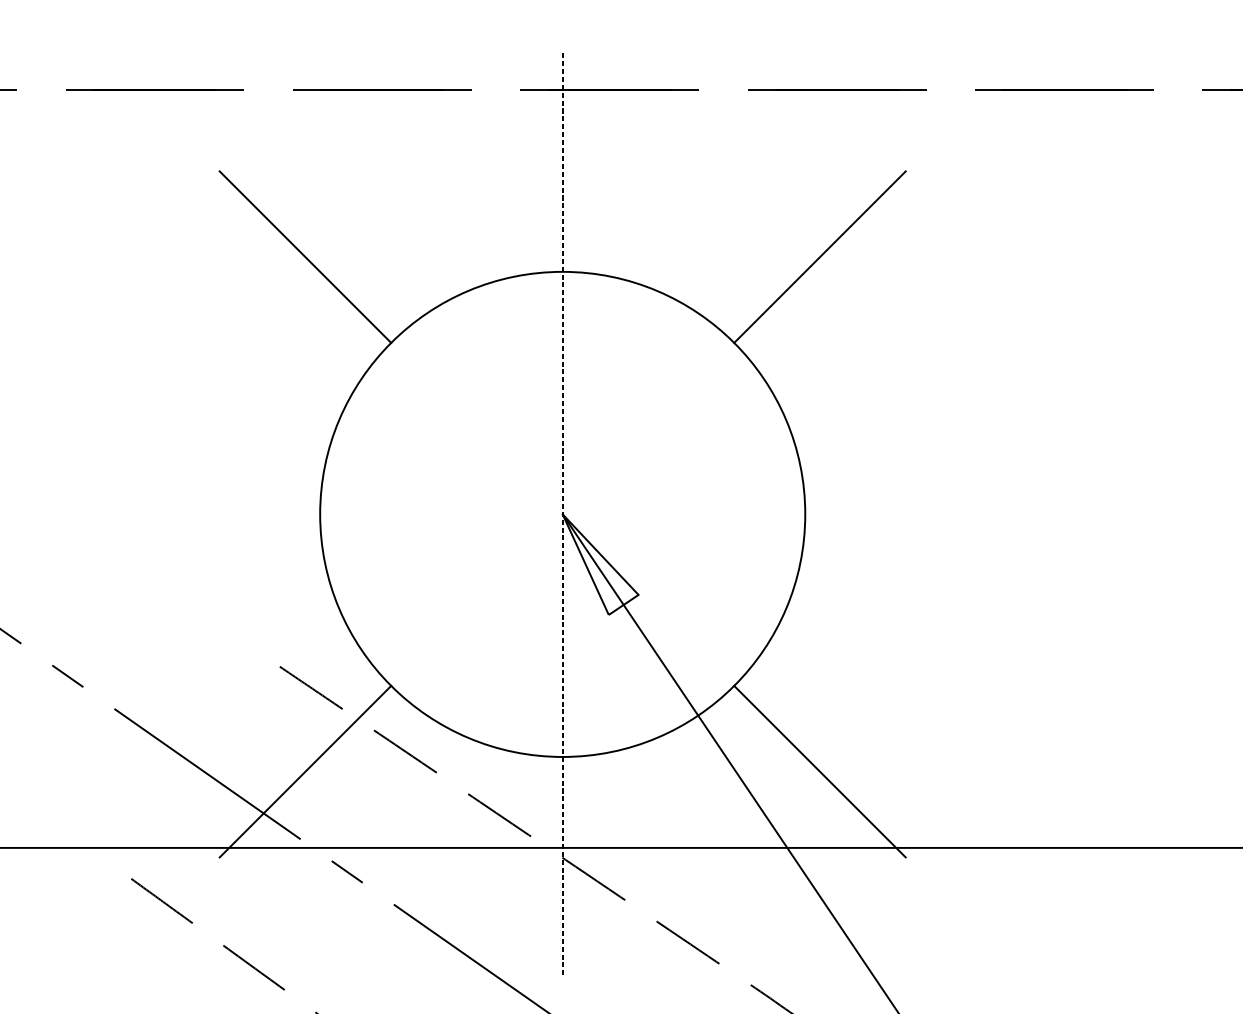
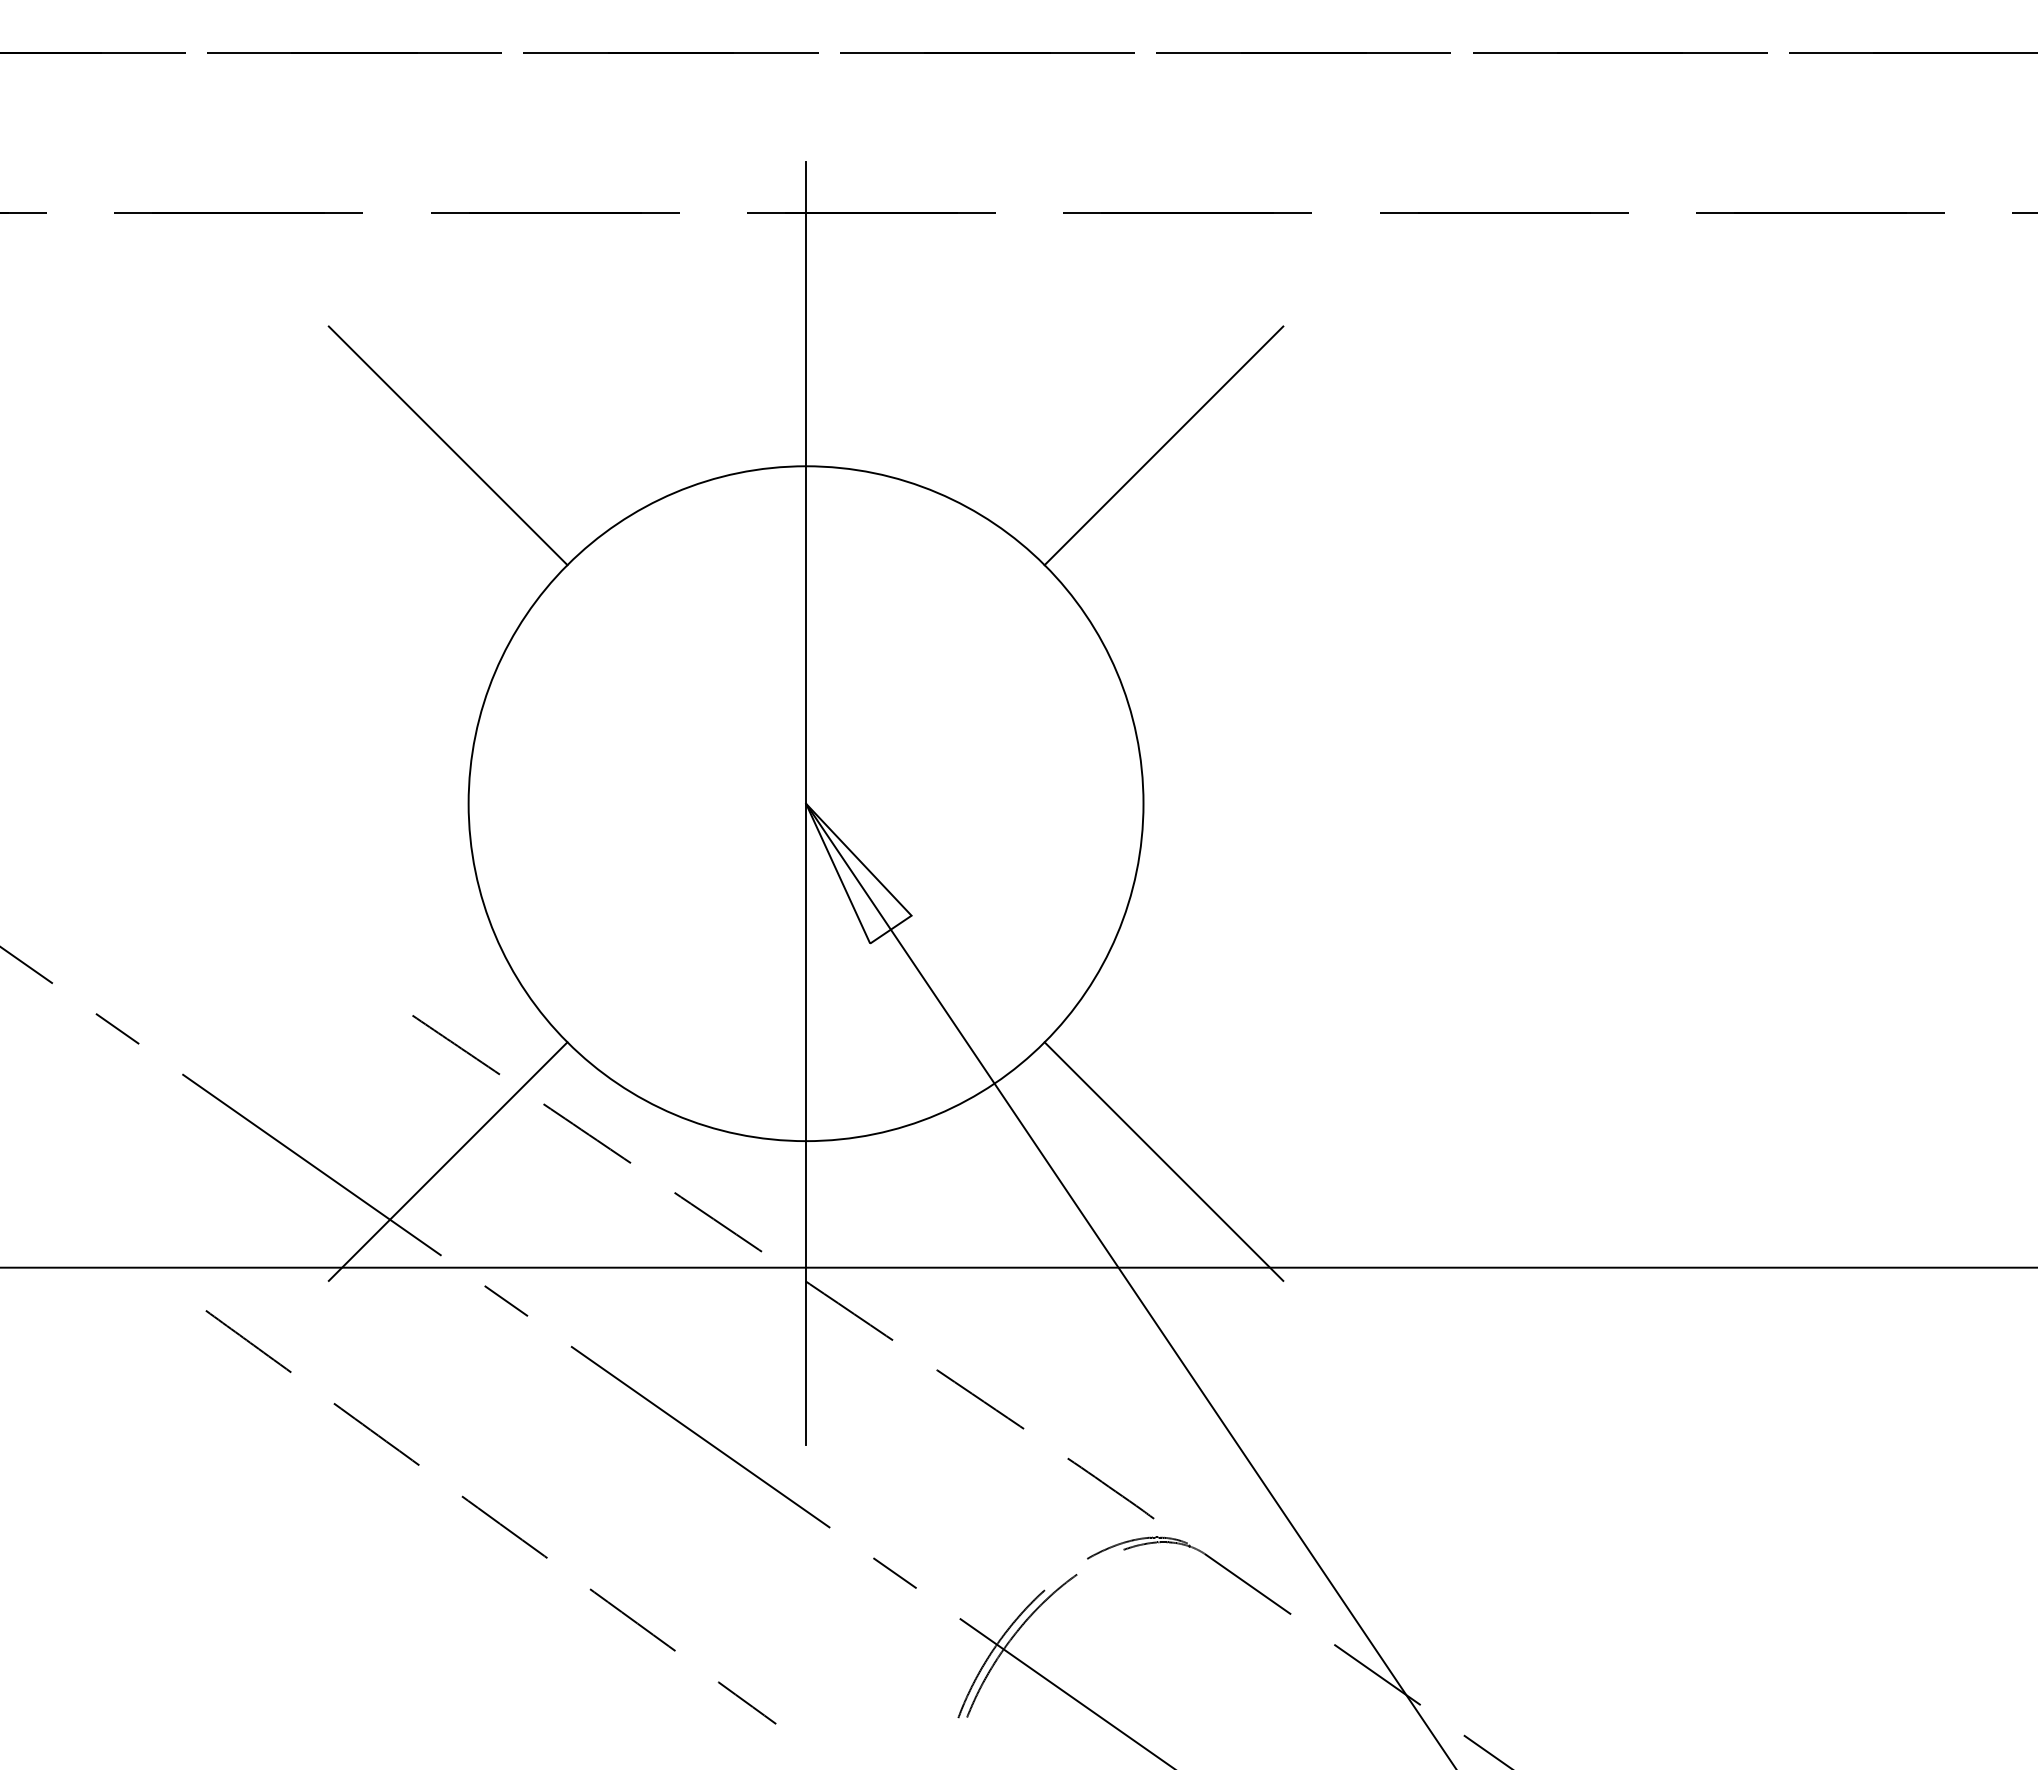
line: (563, 514) -> (806, 803), dashed -> solid

